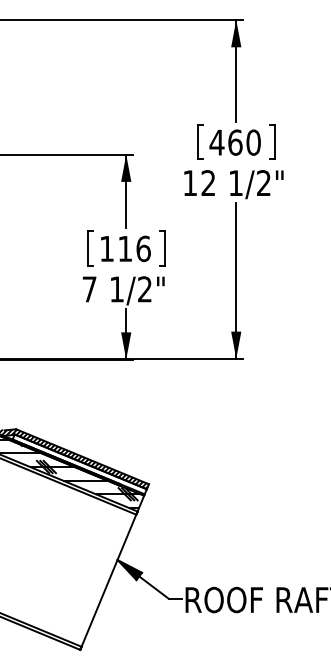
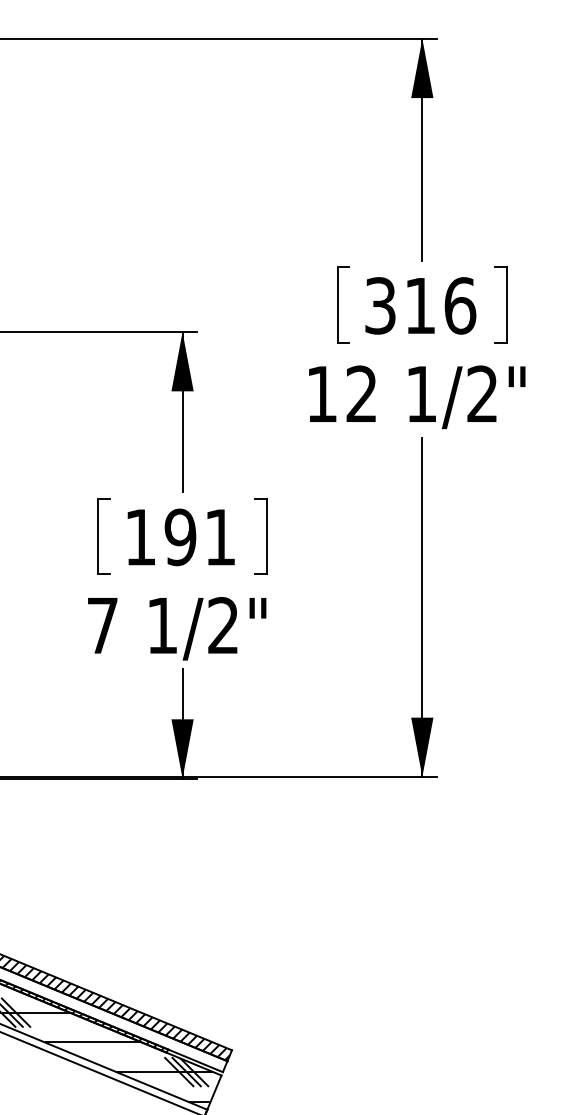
text: (234, 142) -> (418, 305), 460 -> 316
text: (134, 248) -> (200, 536), 116 -> 191

